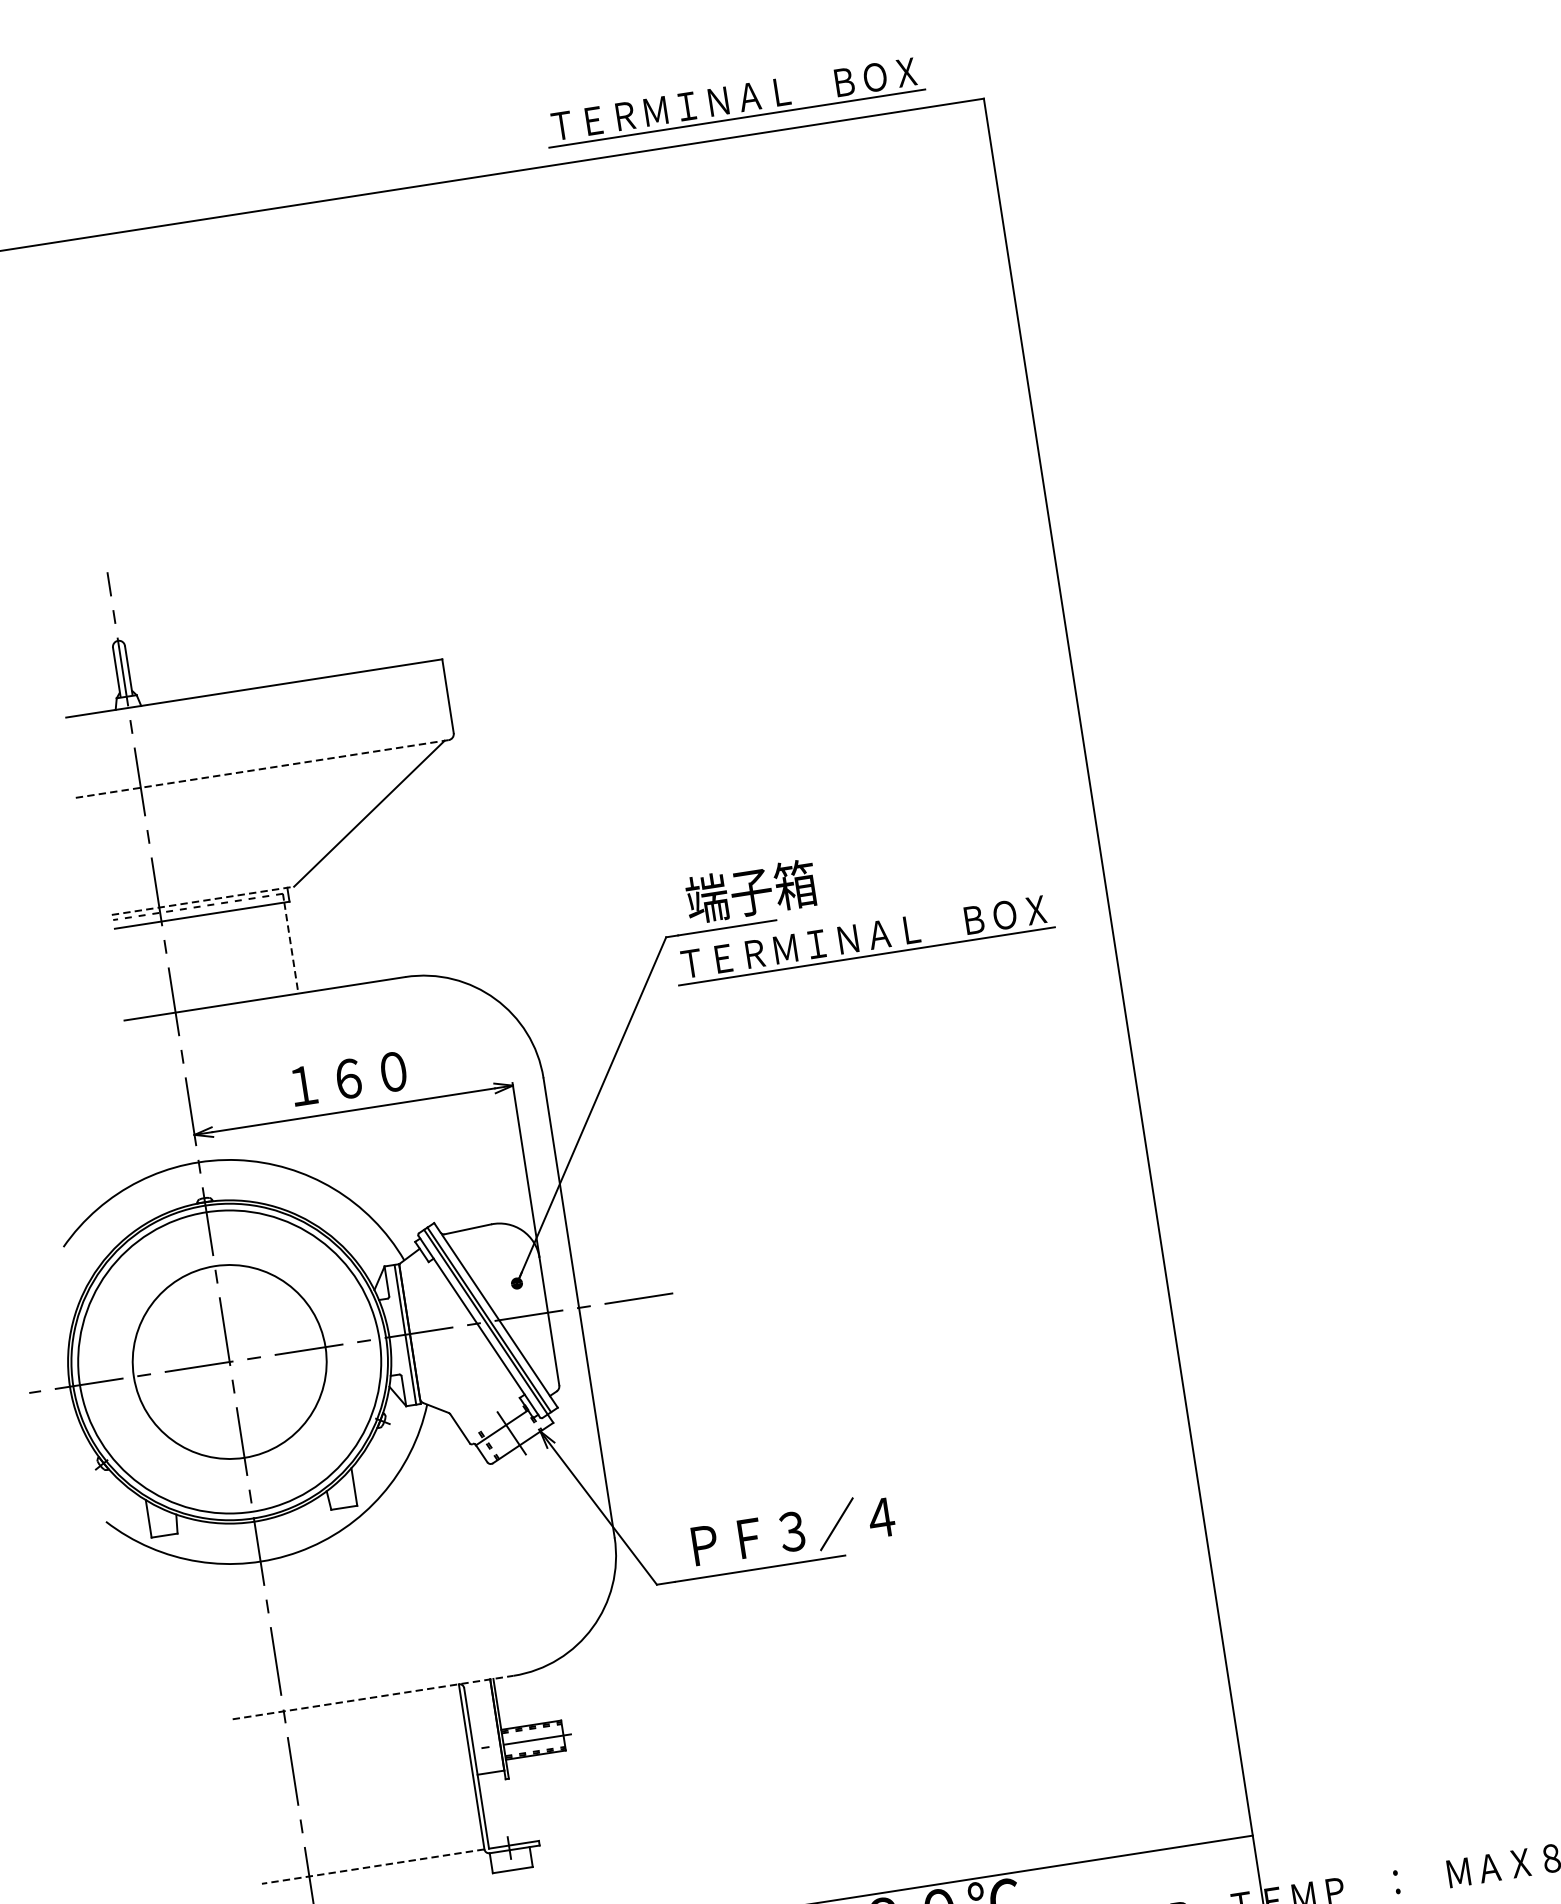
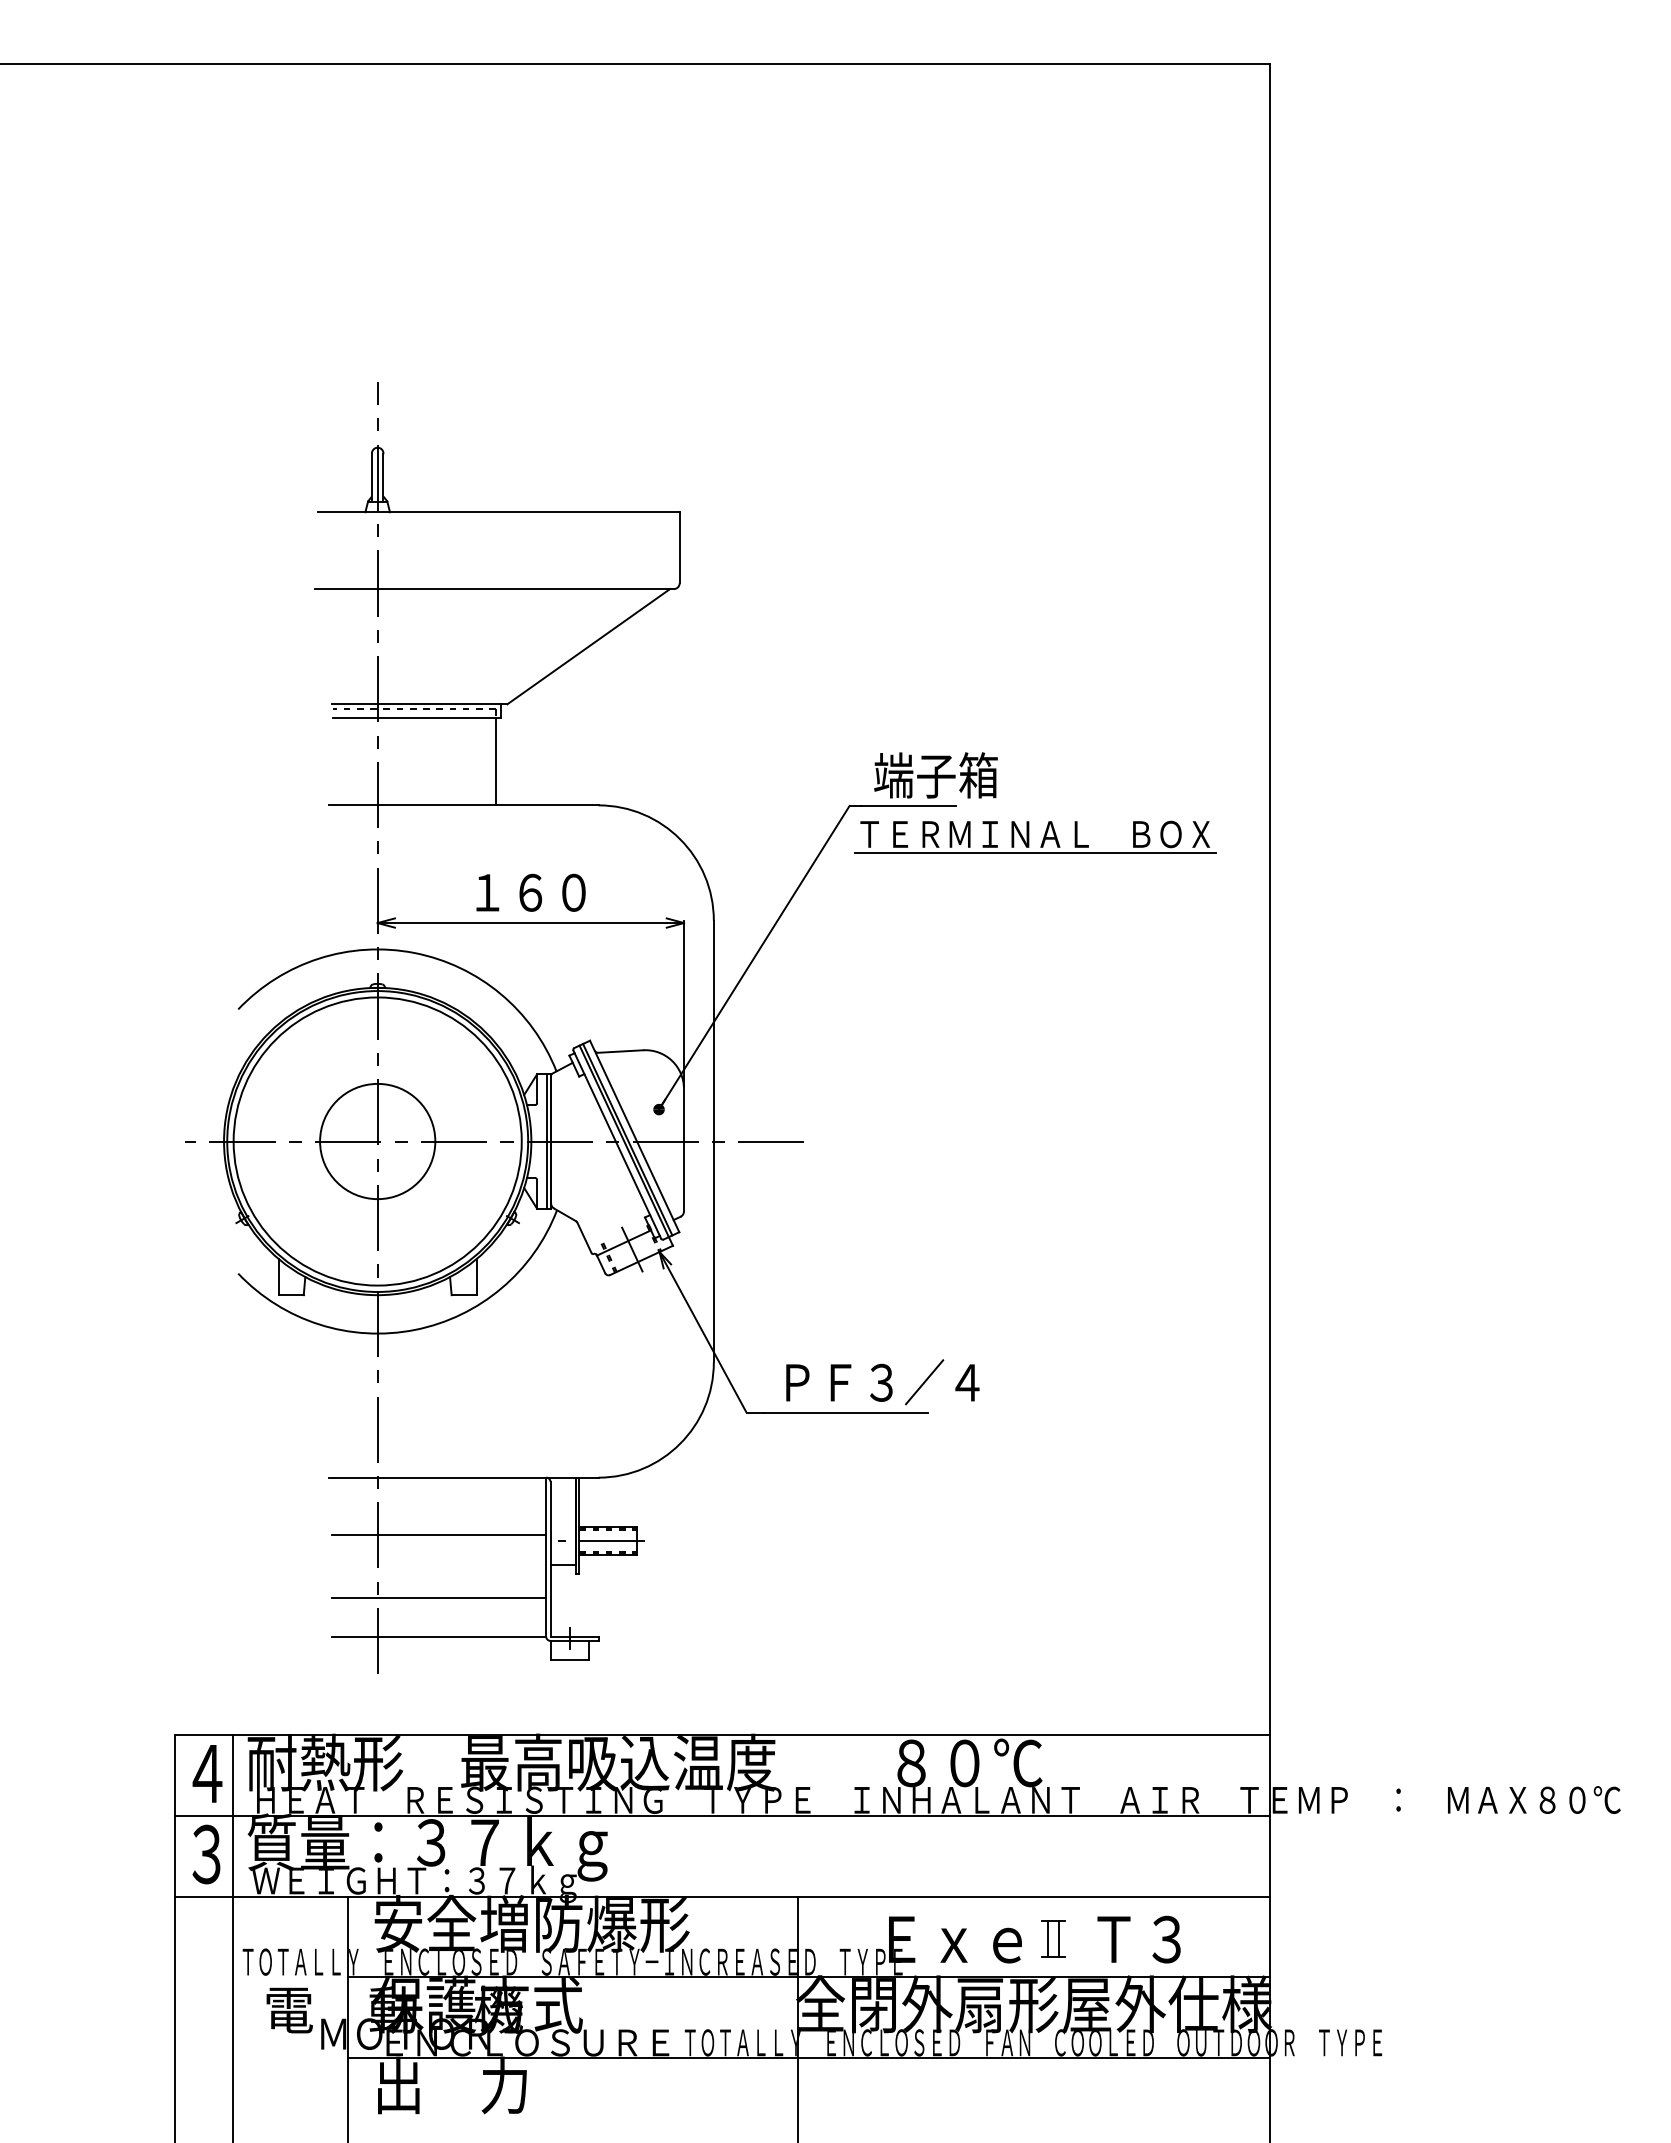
part: (734, 101) -> (1035, 30), removed
line: (263, 769) -> (495, 589), dashed -> solid
line: (202, 901) -> (419, 704), dashed -> solid
line: (291, 948) -> (495, 761), dashed -> solid
circle: (229, 1362) -> (377, 1141), size x0.62
line: (373, 1697) -> (464, 1477), dashed -> solid
line: (357, 1761) -> (439, 1535), added
line: (367, 1827) -> (439, 1598), added
line: (372, 1866) -> (438, 1636), dashed -> solid

